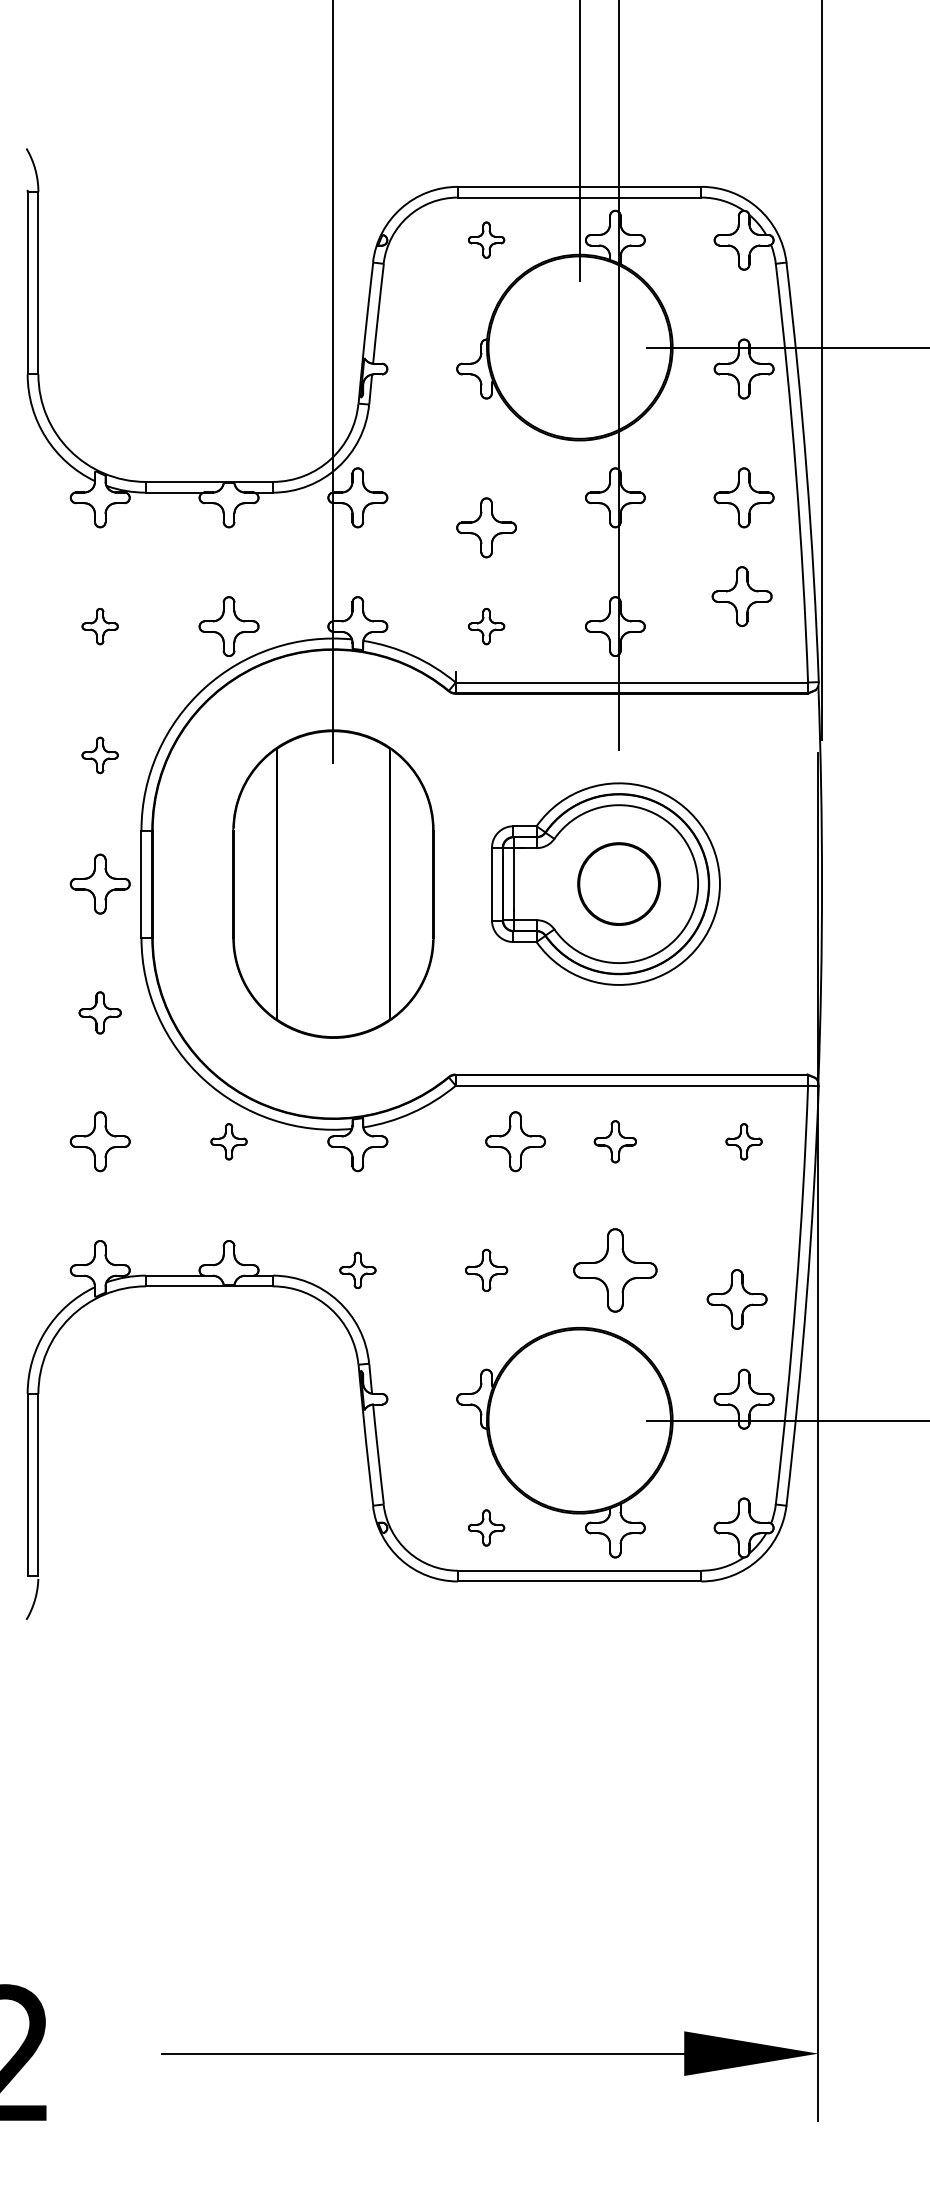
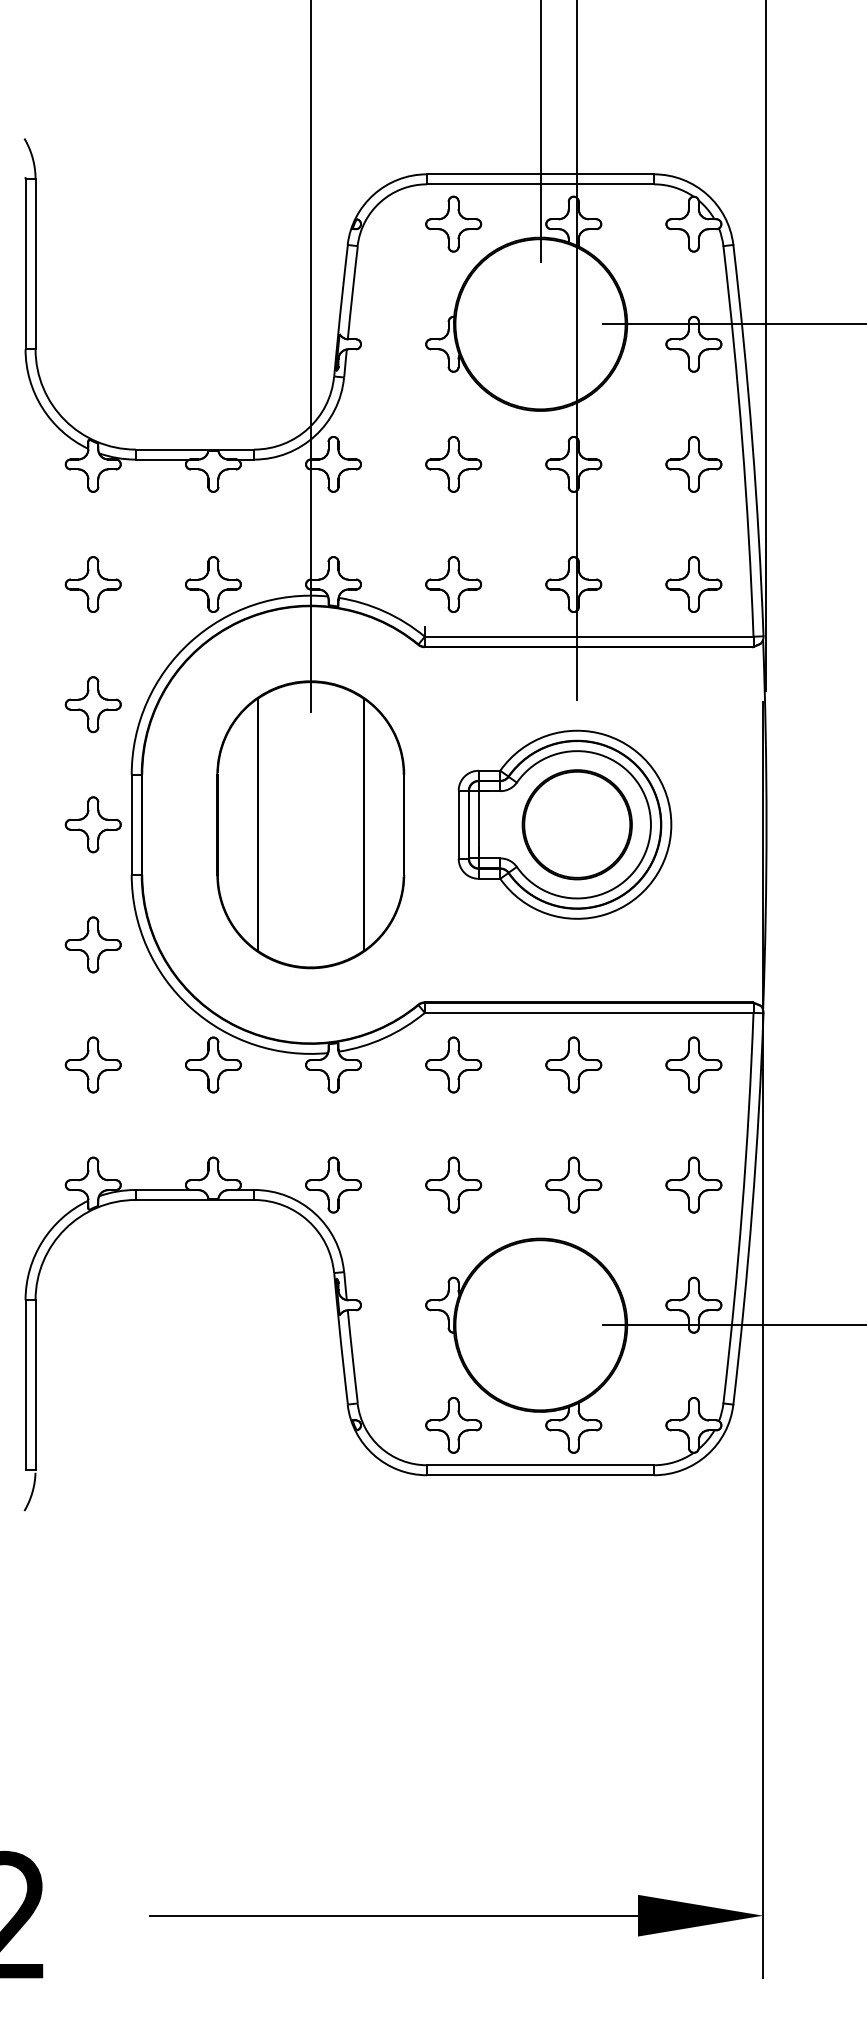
part: (486, 239) -> (453, 223), size x1.67
part: (486, 527) -> (453, 464), moved
part: (741, 596) -> (693, 584), moved
part: (99, 626) -> (92, 584), size x1.67
part: (486, 626) -> (453, 584), size x1.67
part: (99, 755) -> (92, 704), size x1.67
part: (618, 883) -> (576, 824), size x1.43
part: (99, 1012) -> (92, 944), size x1.43
part: (228, 1141) -> (212, 1064), size x1.67
part: (515, 1141) -> (453, 1064), moved
part: (615, 1141) -> (573, 1064), size x1.43
part: (743, 1141) -> (693, 1064), size x1.67
part: (357, 1270) -> (333, 1185), size x1.67
part: (486, 1270) -> (453, 1185), size x1.43
part: (615, 1270) -> (573, 1185), size x0.71
part: (736, 1299) -> (693, 1185), moved
part: (486, 1527) -> (453, 1424), size x1.67

